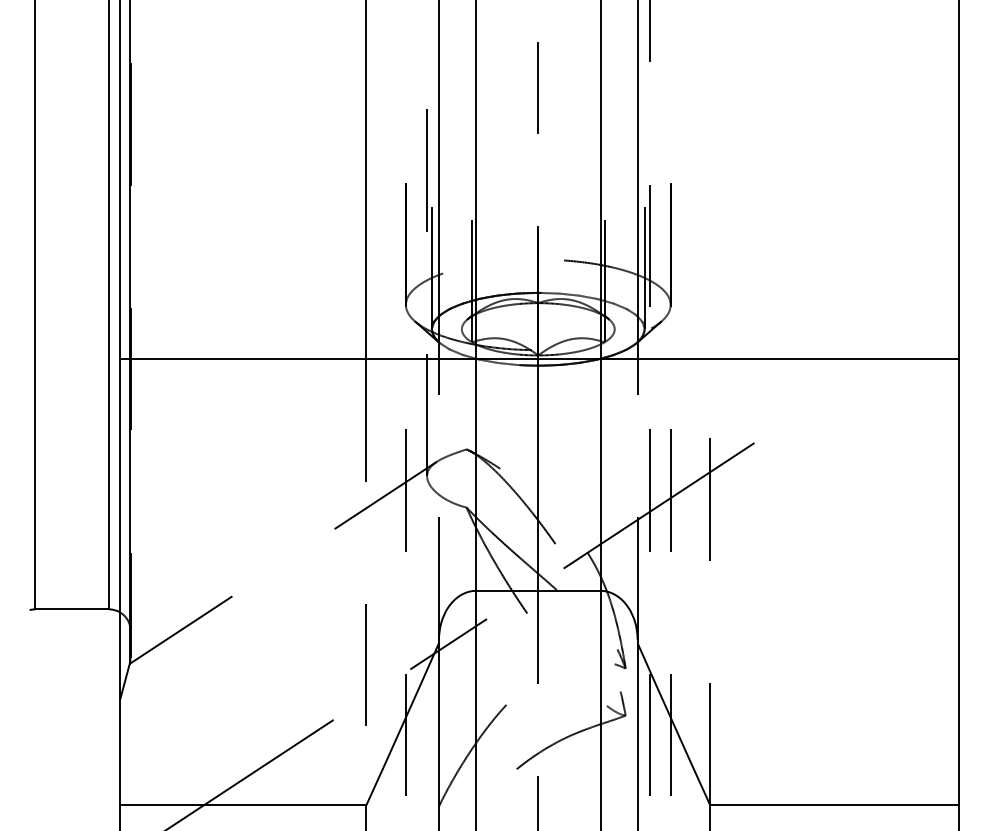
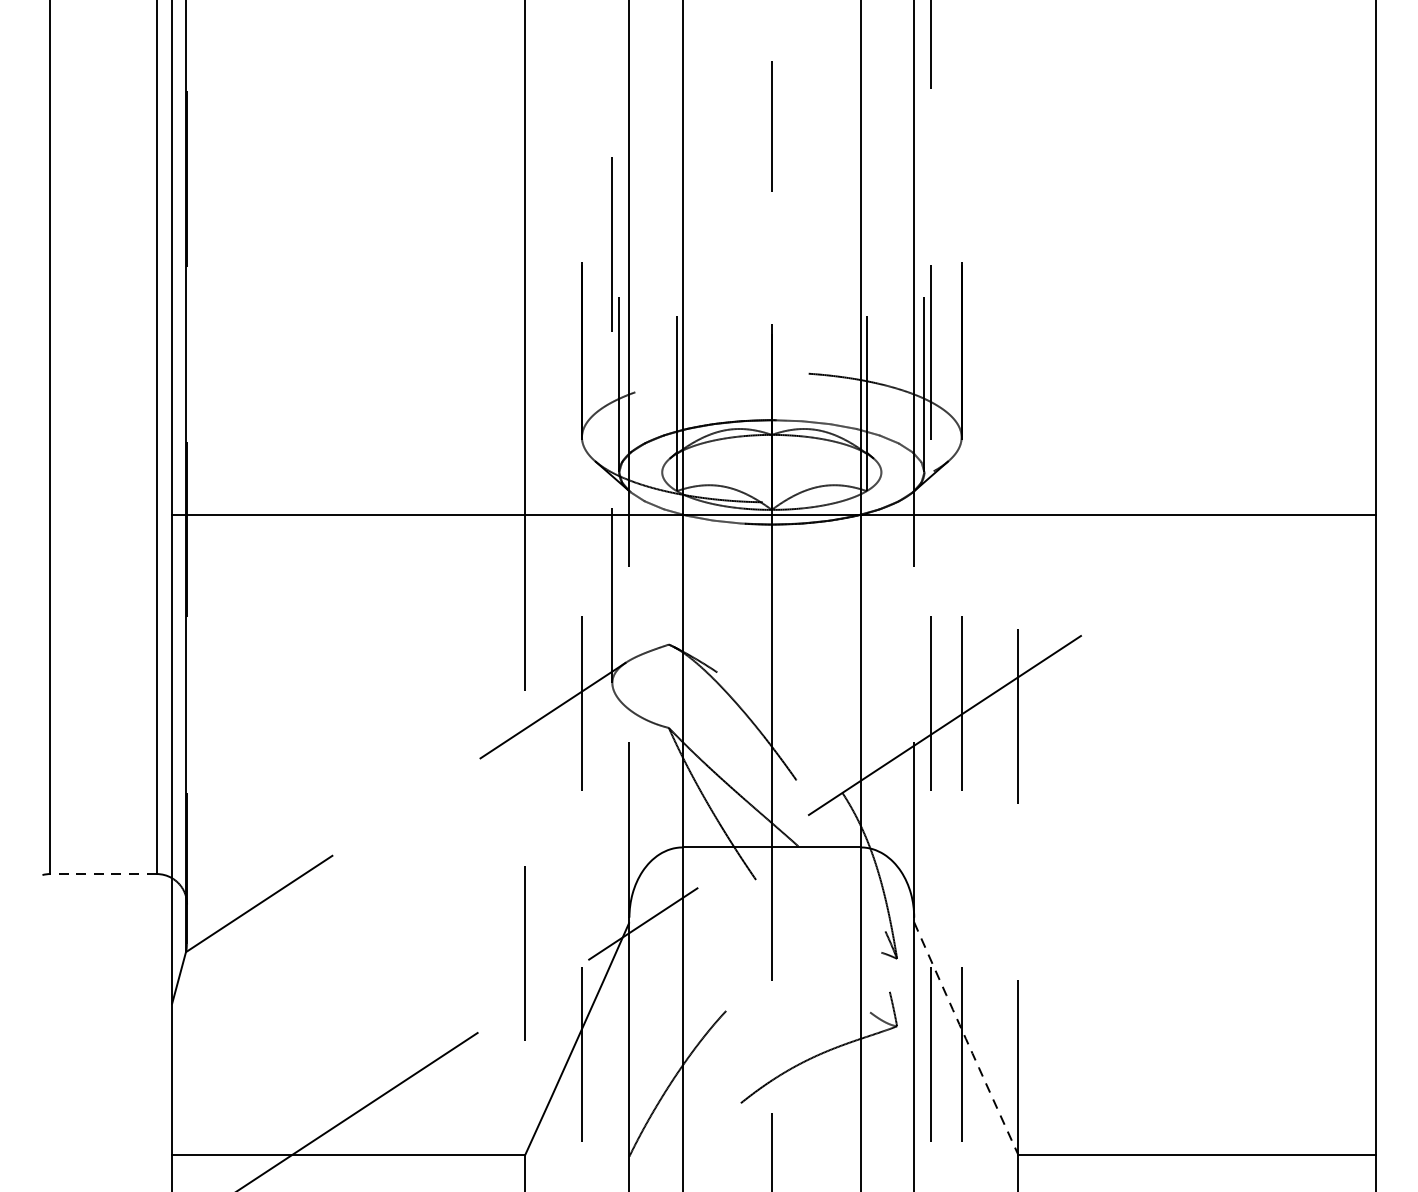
line: (71, 609) -> (102, 874), solid -> dashed
arc: (673, 724) -> (965, 1039), solid -> dashed

